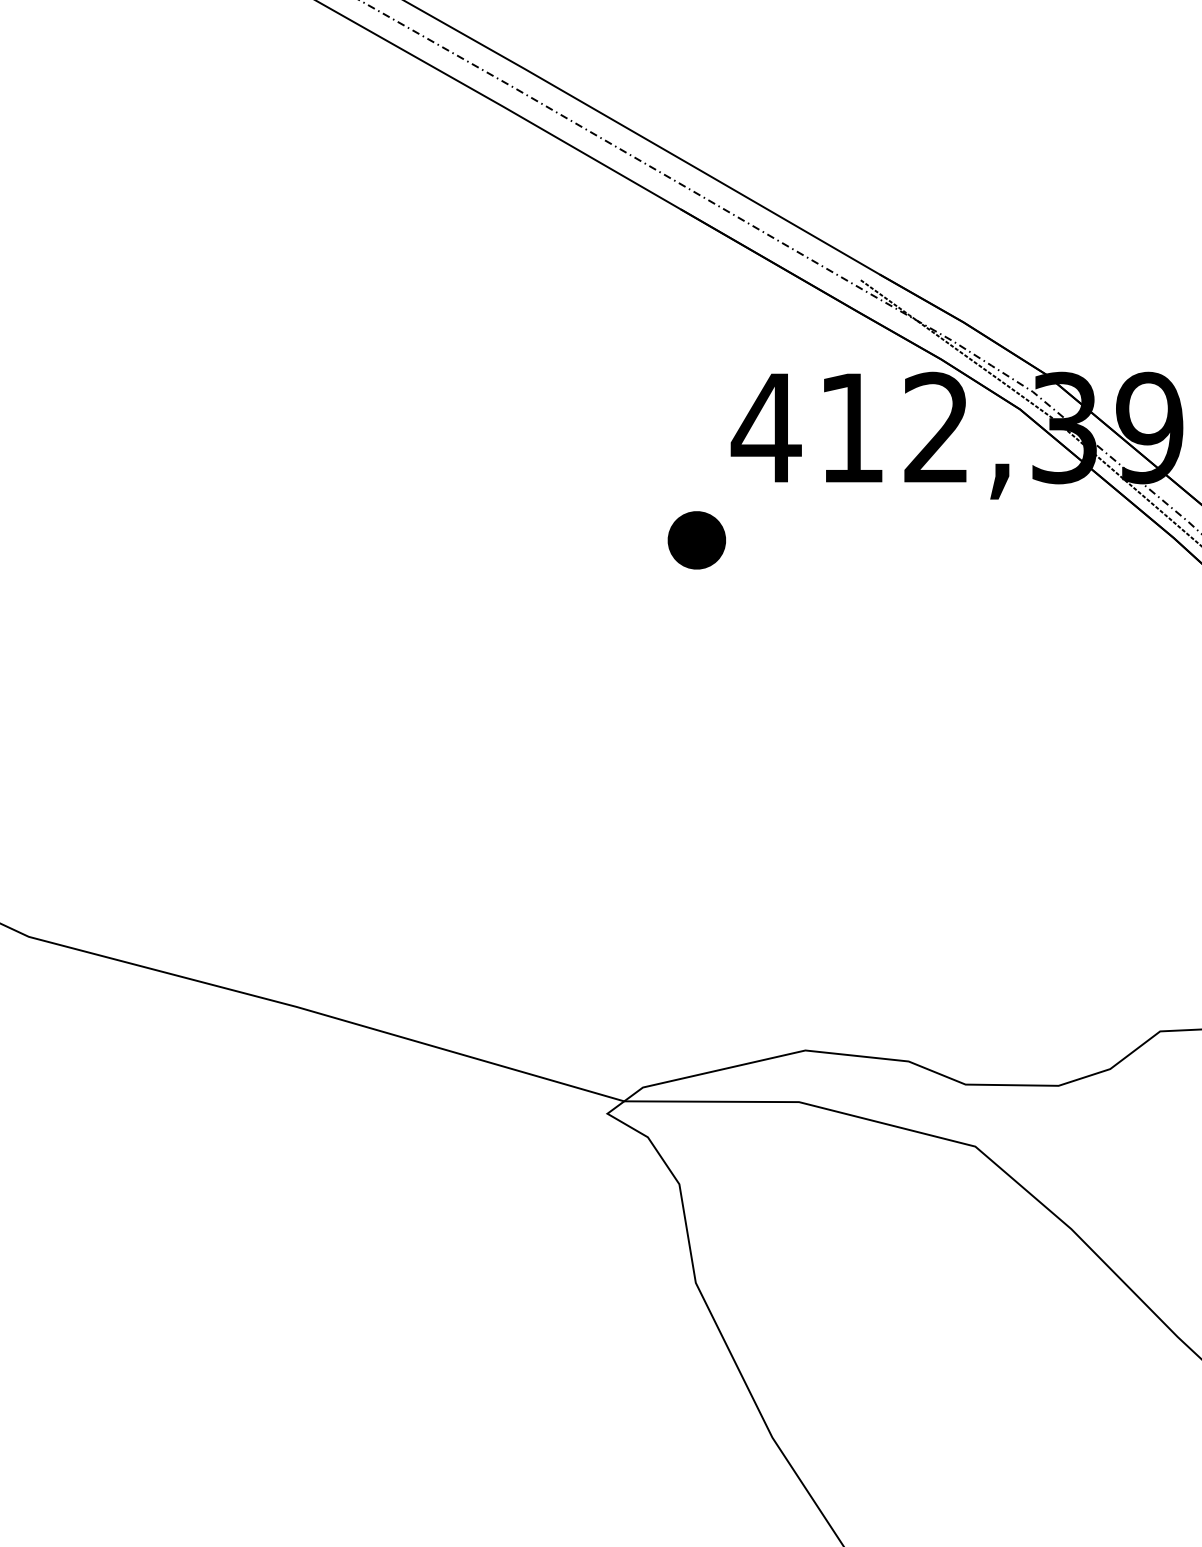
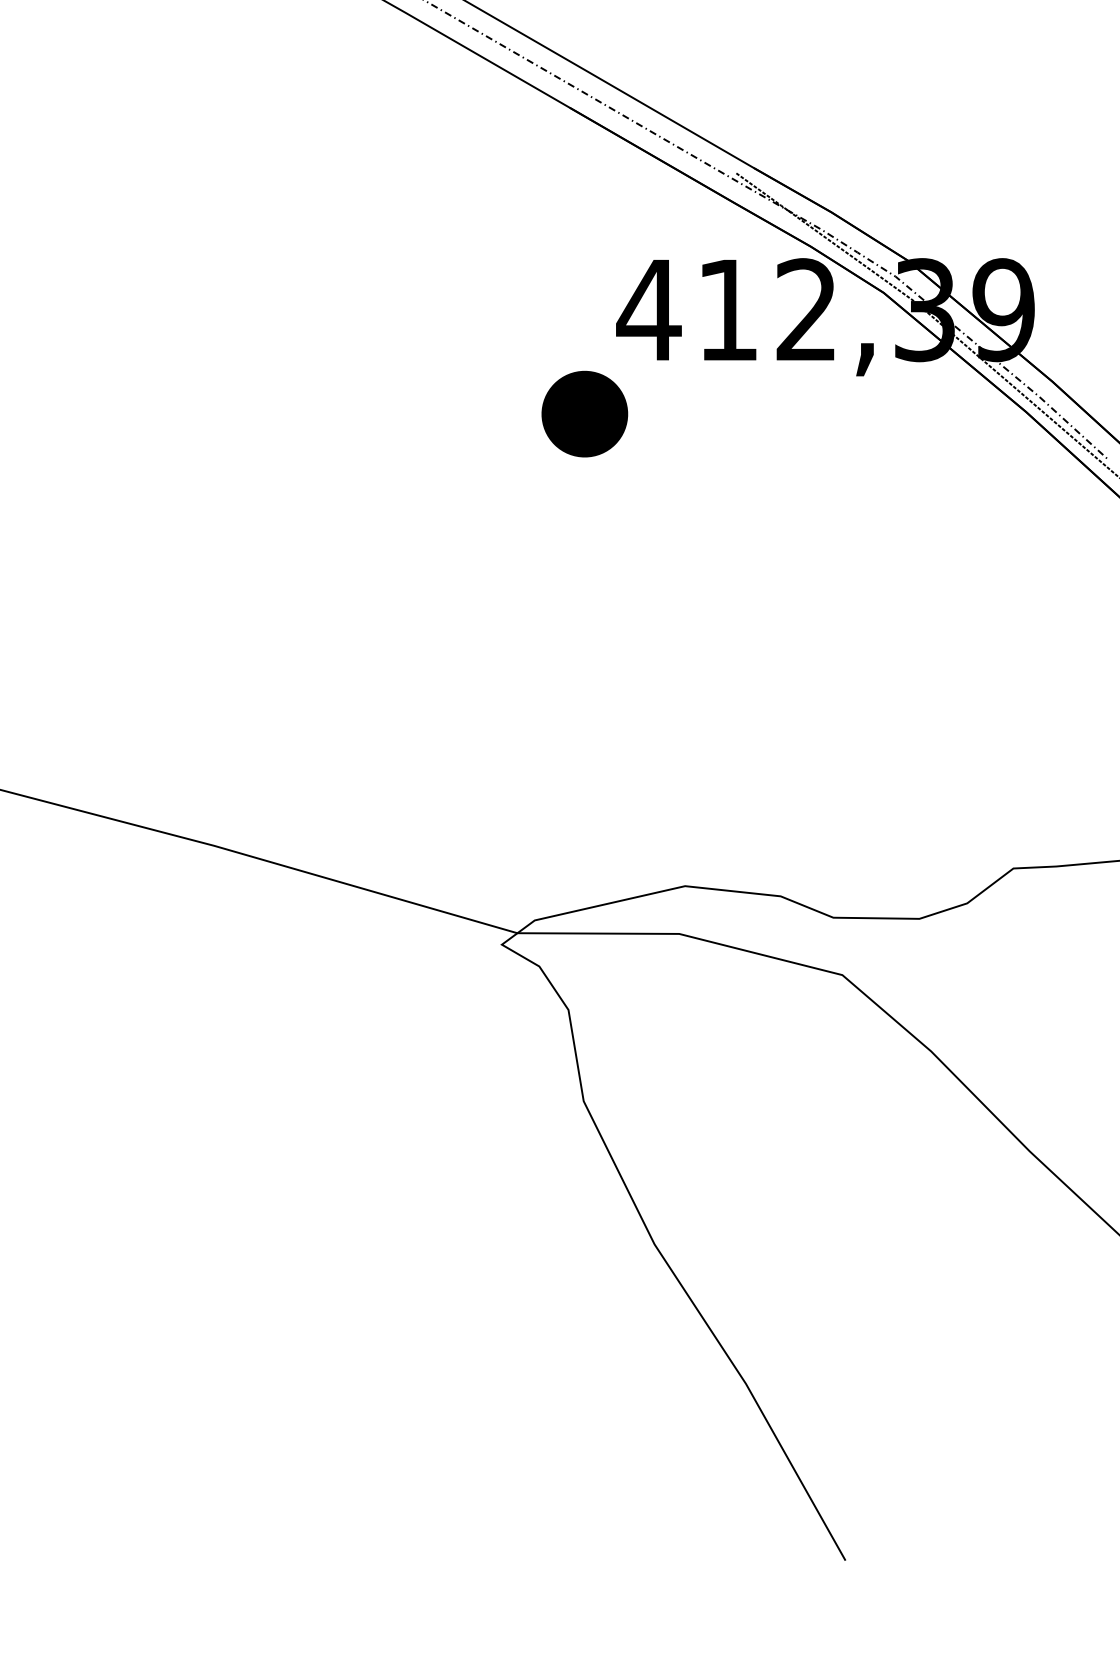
part: (696, 539) -> (584, 413), size x1.6

